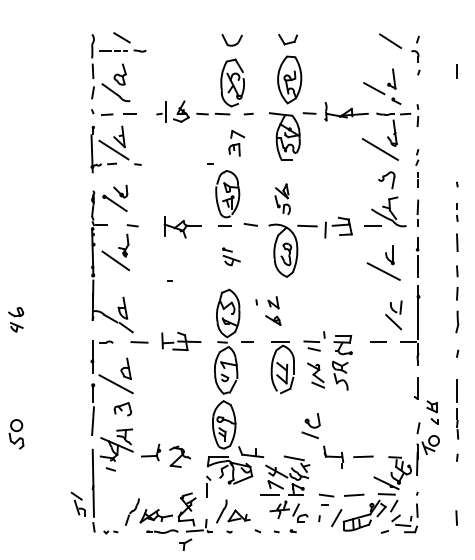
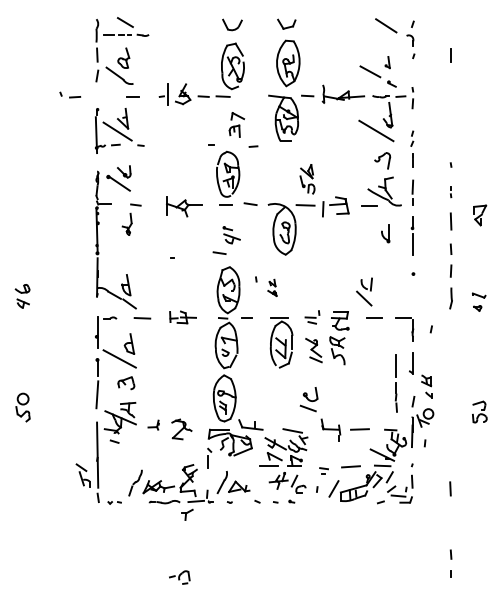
part: (391, 78) -> (387, 62), size x0.6
part: (102, 111) -> (70, 94), moved
line: (248, 113) -> (253, 146), moved
part: (282, 199) -> (307, 179), moved
part: (456, 212) -> (450, 192), size x0.6
line: (115, 261) -> (119, 239), removed
line: (383, 271) -> (379, 249), removed
line: (218, 274) -> (219, 252), added
part: (273, 310) -> (272, 287), size x0.6
line: (417, 312) -> (412, 289), removed
part: (393, 314) -> (364, 291), moved
part: (180, 341) -> (182, 317), size x0.7
part: (314, 341) -> (312, 317), size x0.7
line: (456, 353) -> (430, 329), moved
part: (456, 409) -> (395, 383), moved
part: (150, 451) -> (153, 424), size x0.6
line: (456, 457) -> (424, 443), moved
part: (325, 499) -> (323, 470), size x0.6

